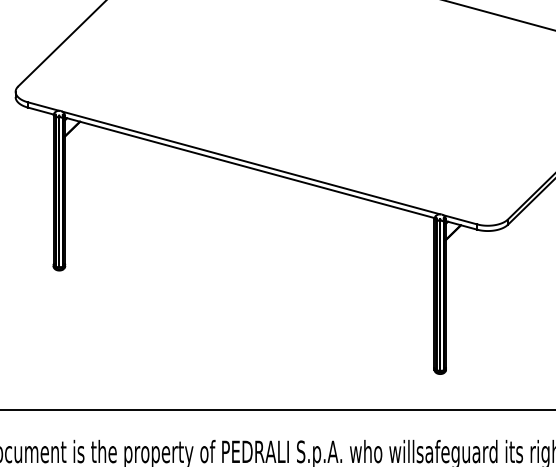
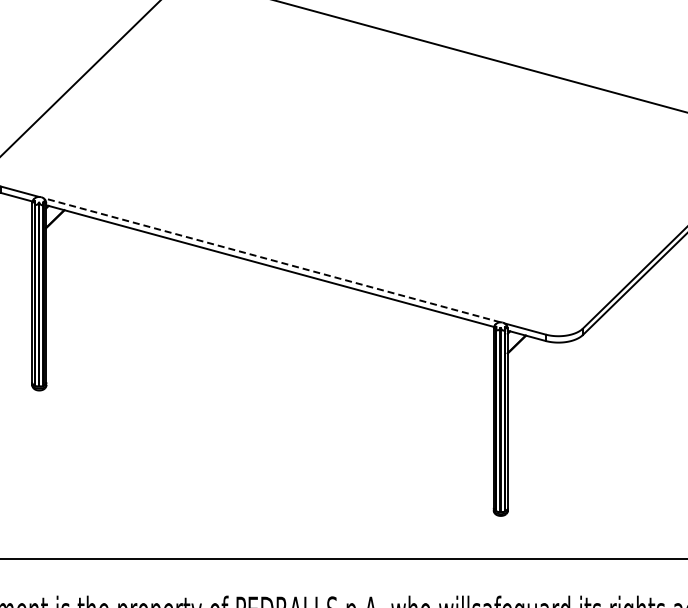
line: (250, 163) -> (271, 260), solid -> dashed

